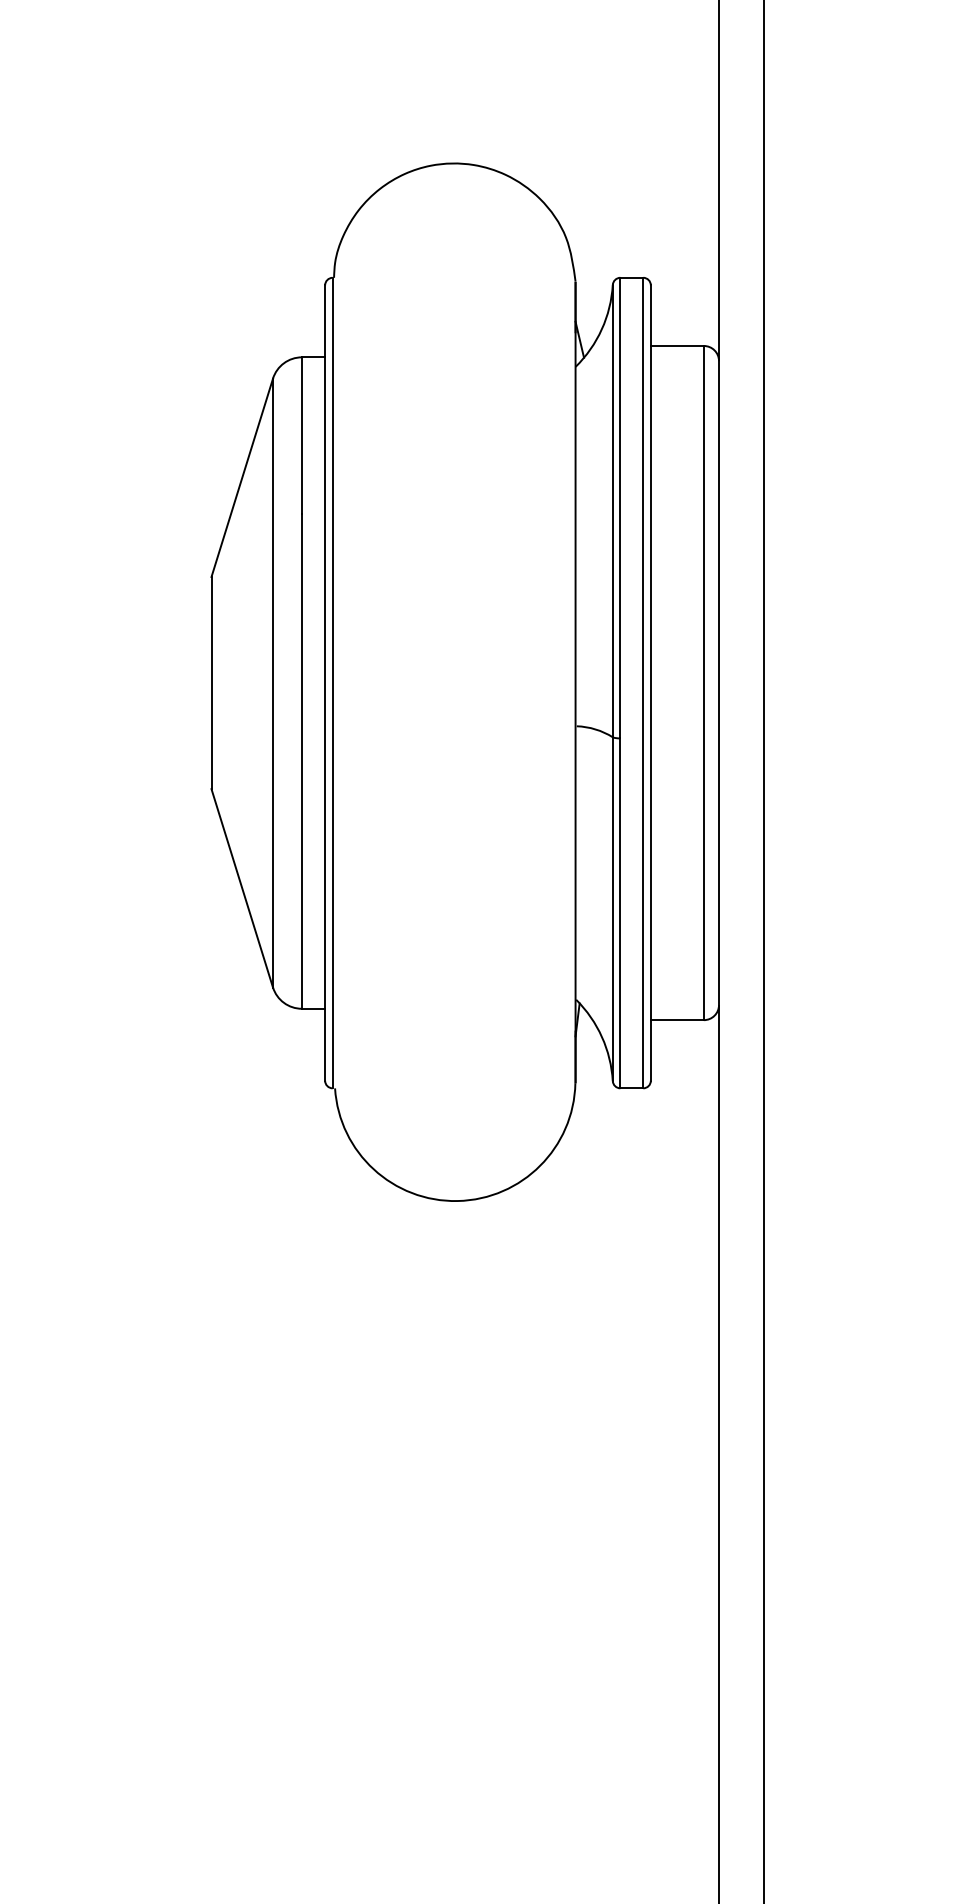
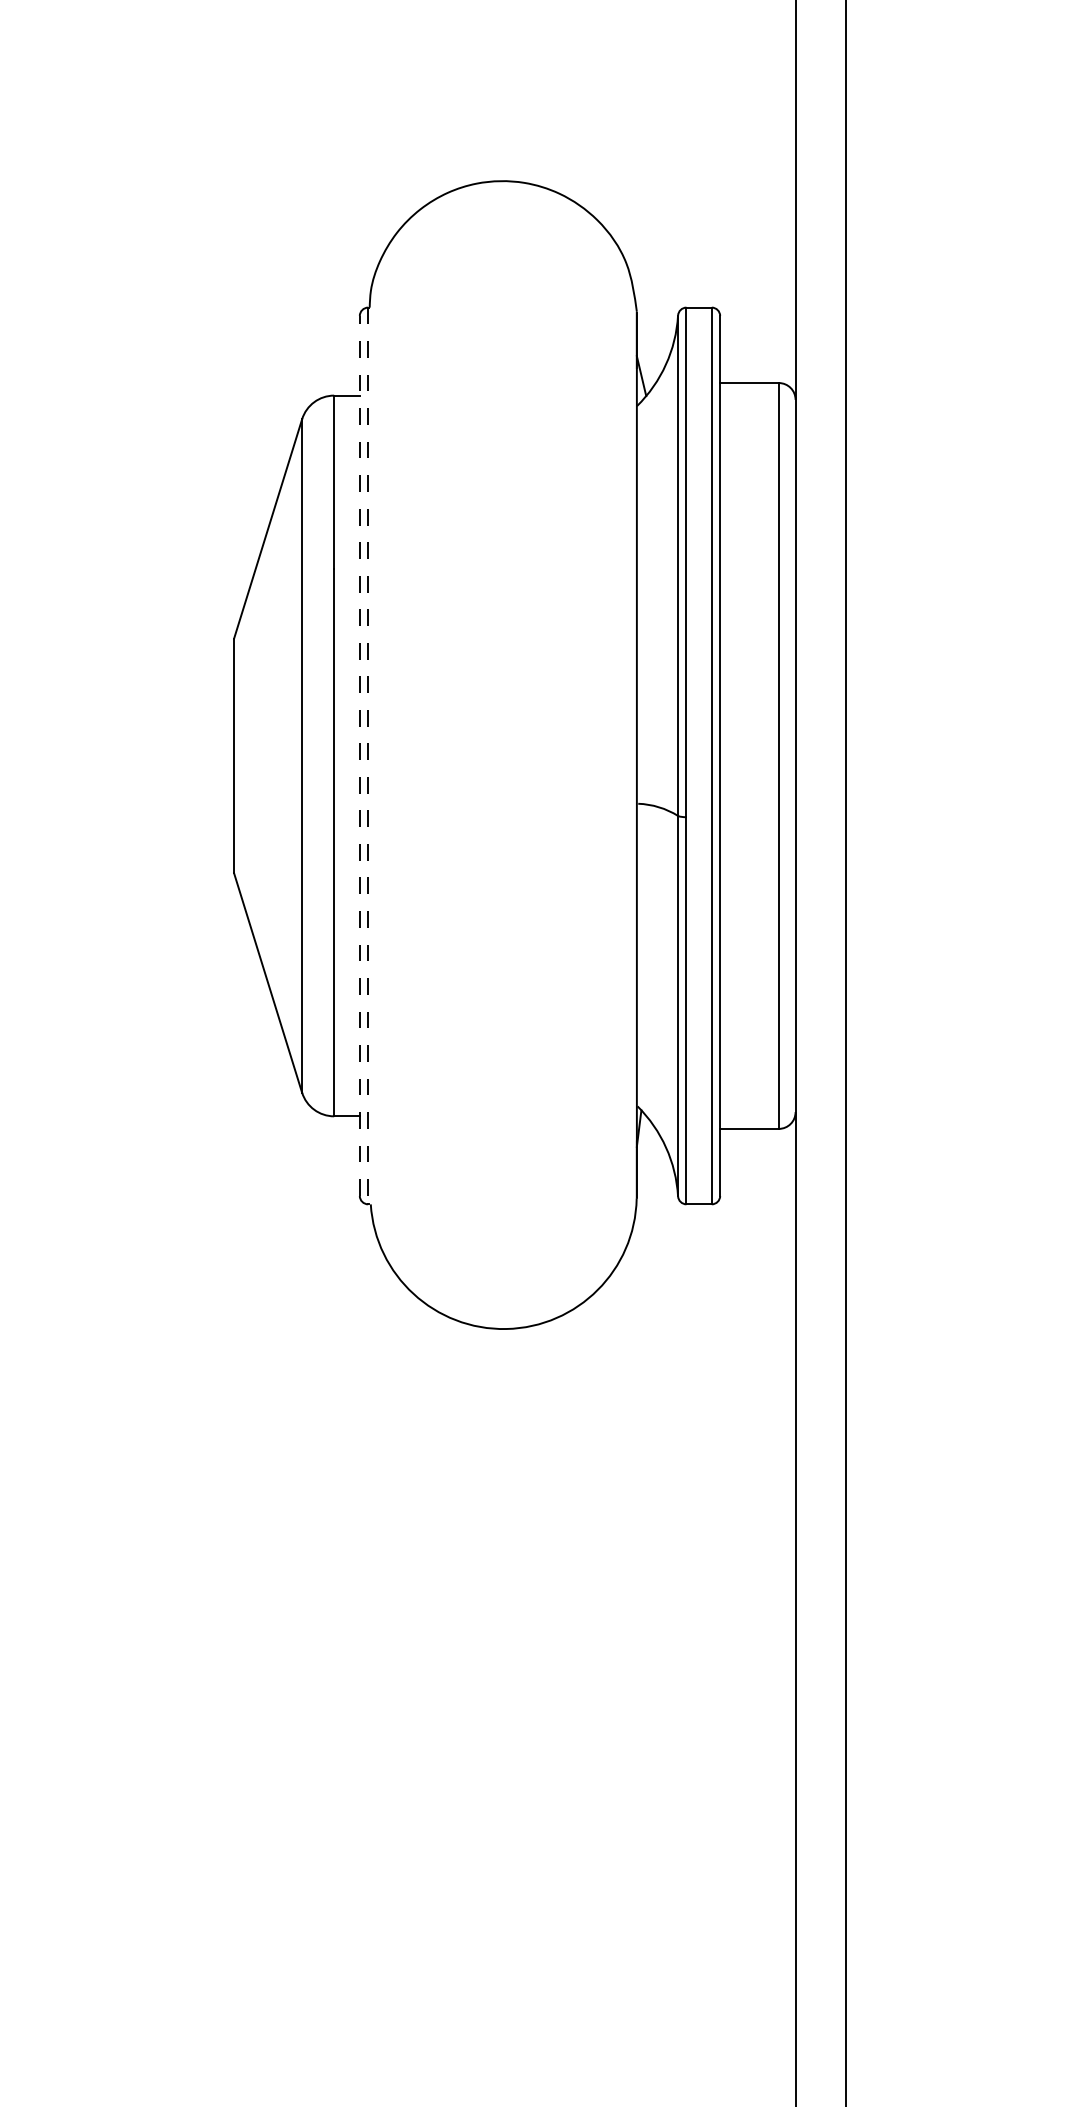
line: (324, 682) -> (359, 755), solid -> dashed
line: (332, 683) -> (368, 756), solid -> dashed

